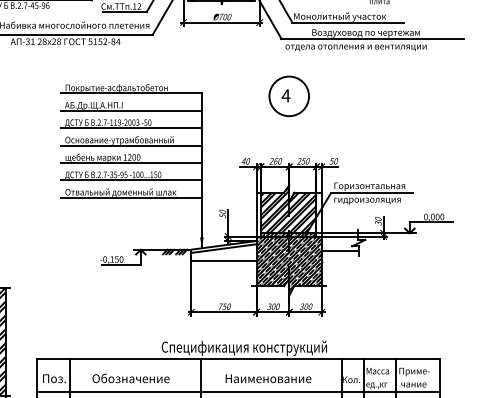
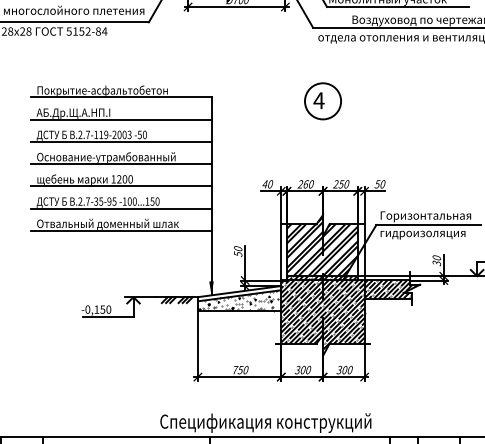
circle: (289, 96) -> (323, 101), size x0.71
hatch: (342, 243) -> (391, 289), added
hatch: (224, 252) -> (240, 300), added

